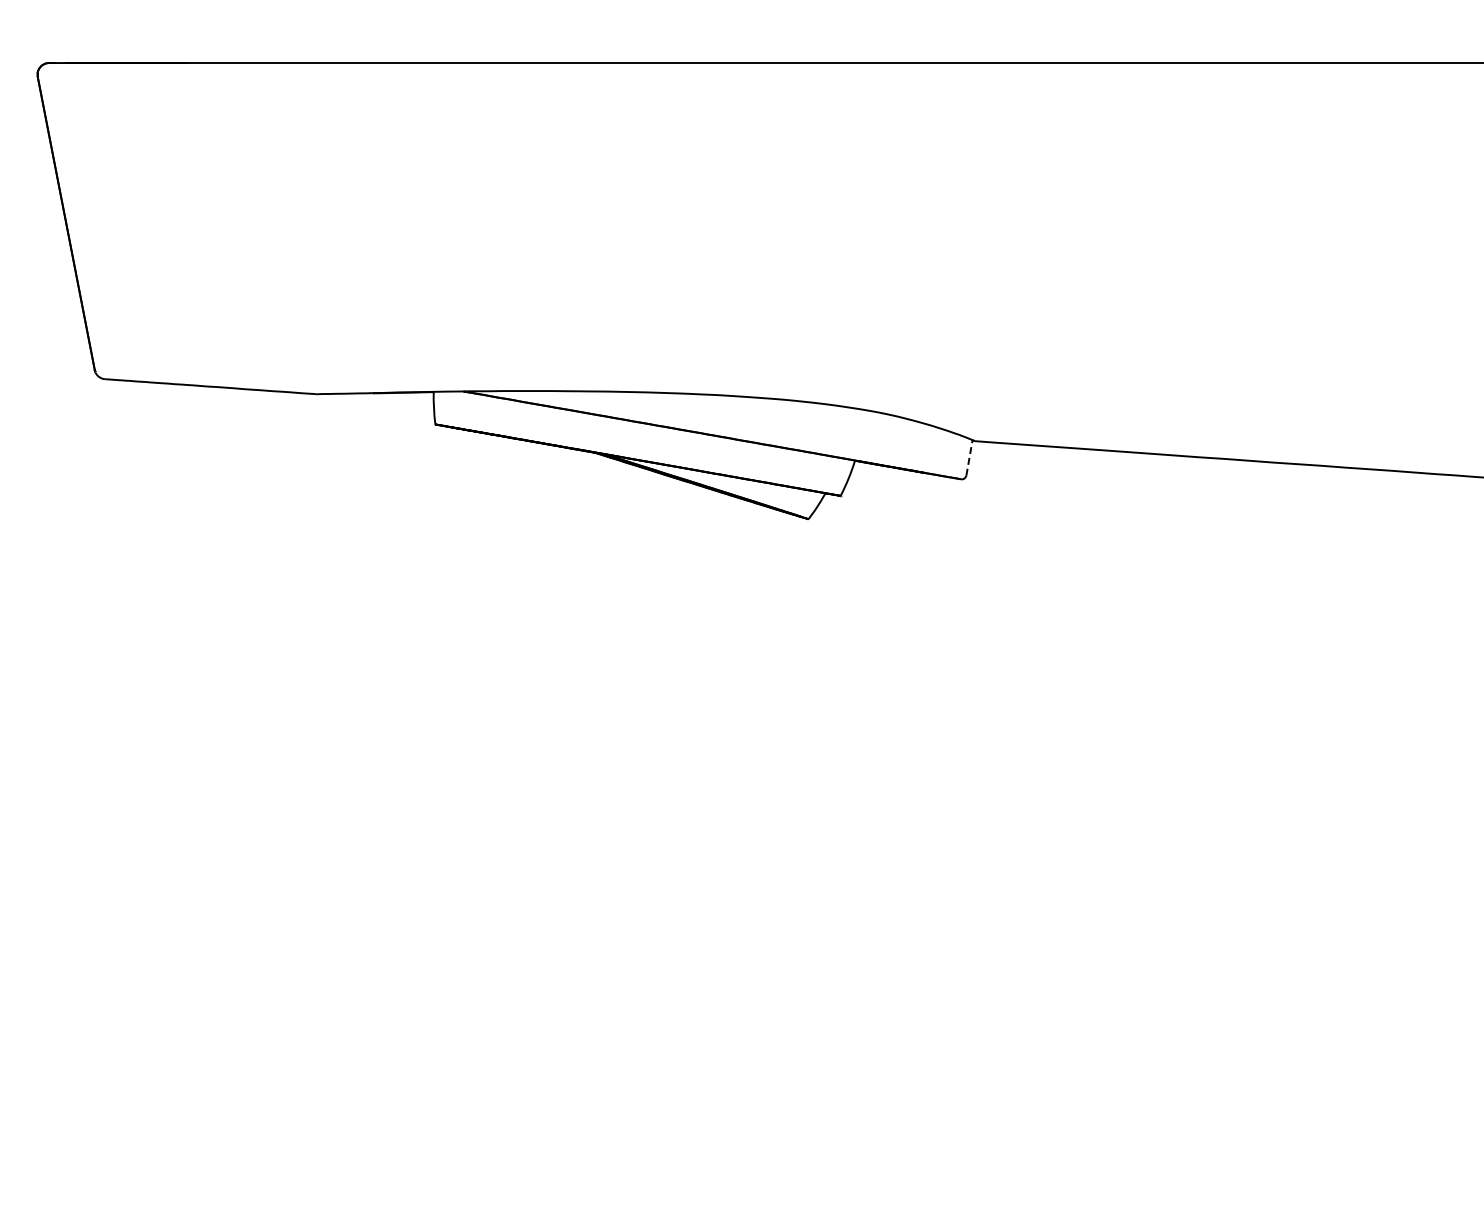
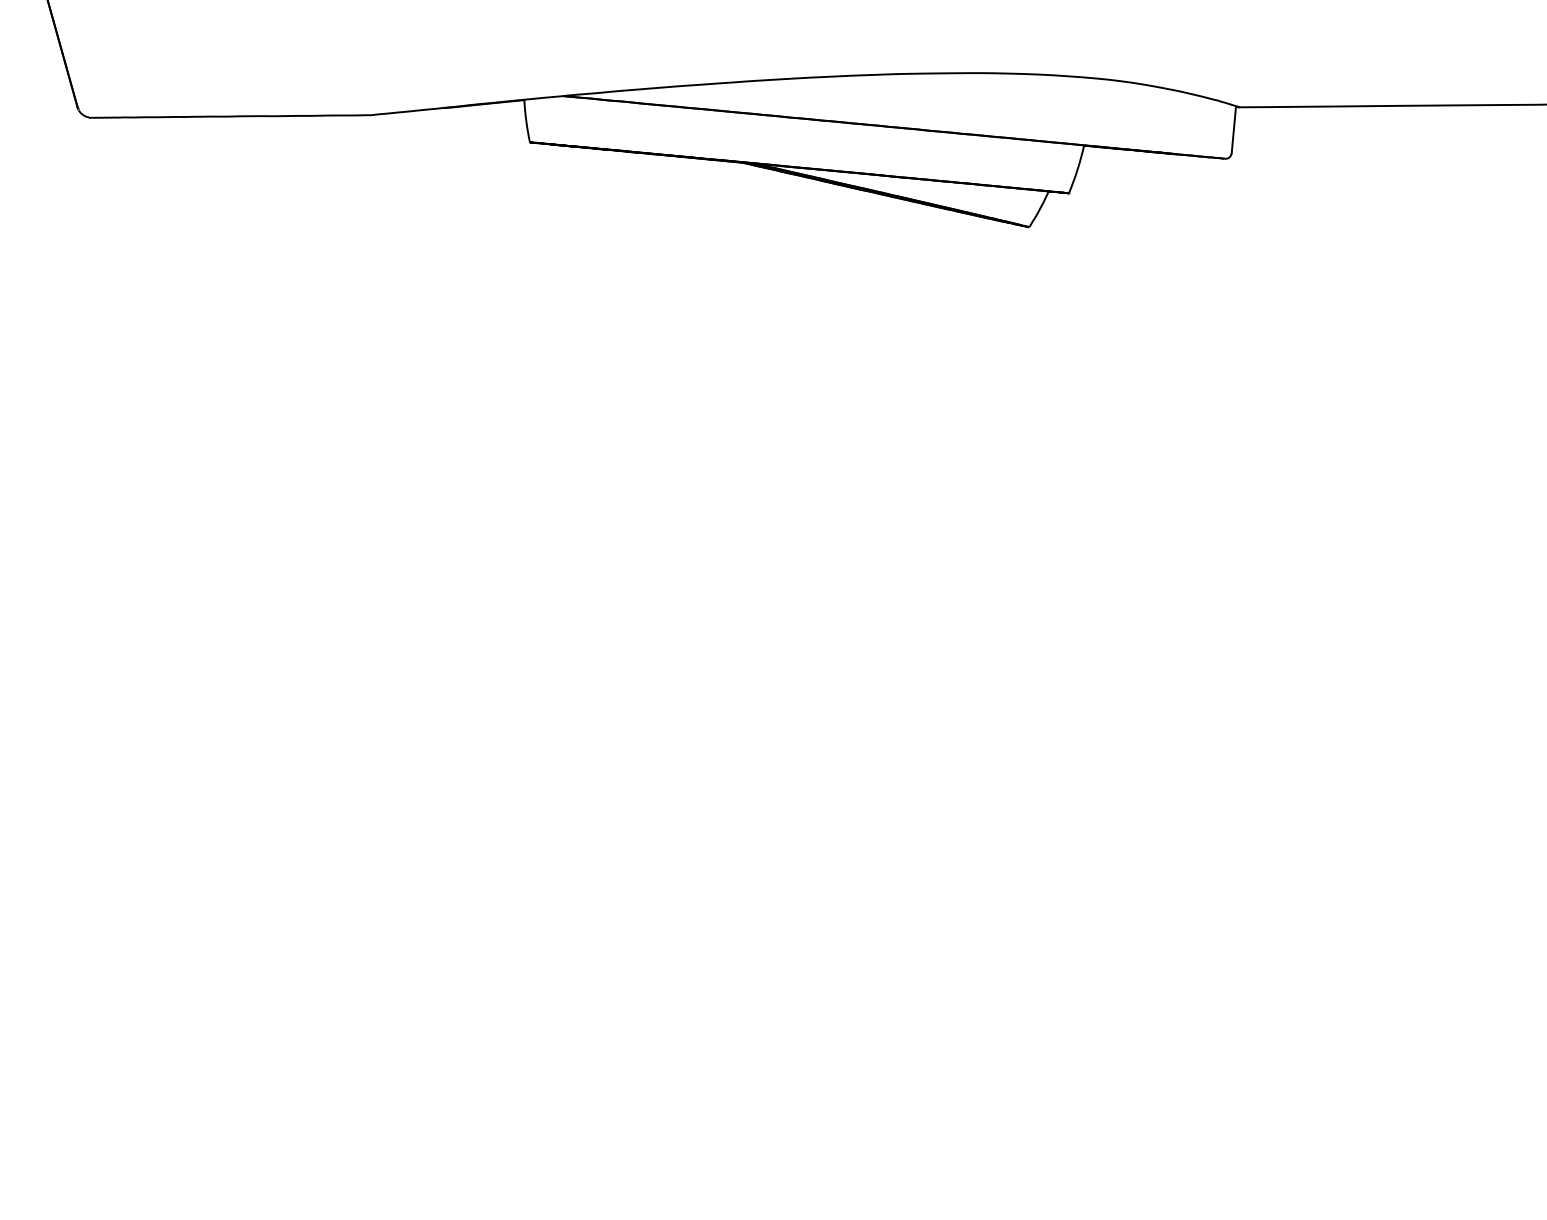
line: (969, 457) -> (1233, 129), dashed -> solid

